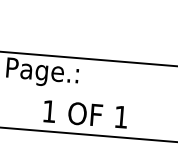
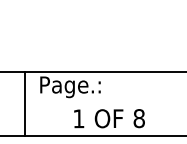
text: (120, 116) -> (138, 118), 1 -> 8

